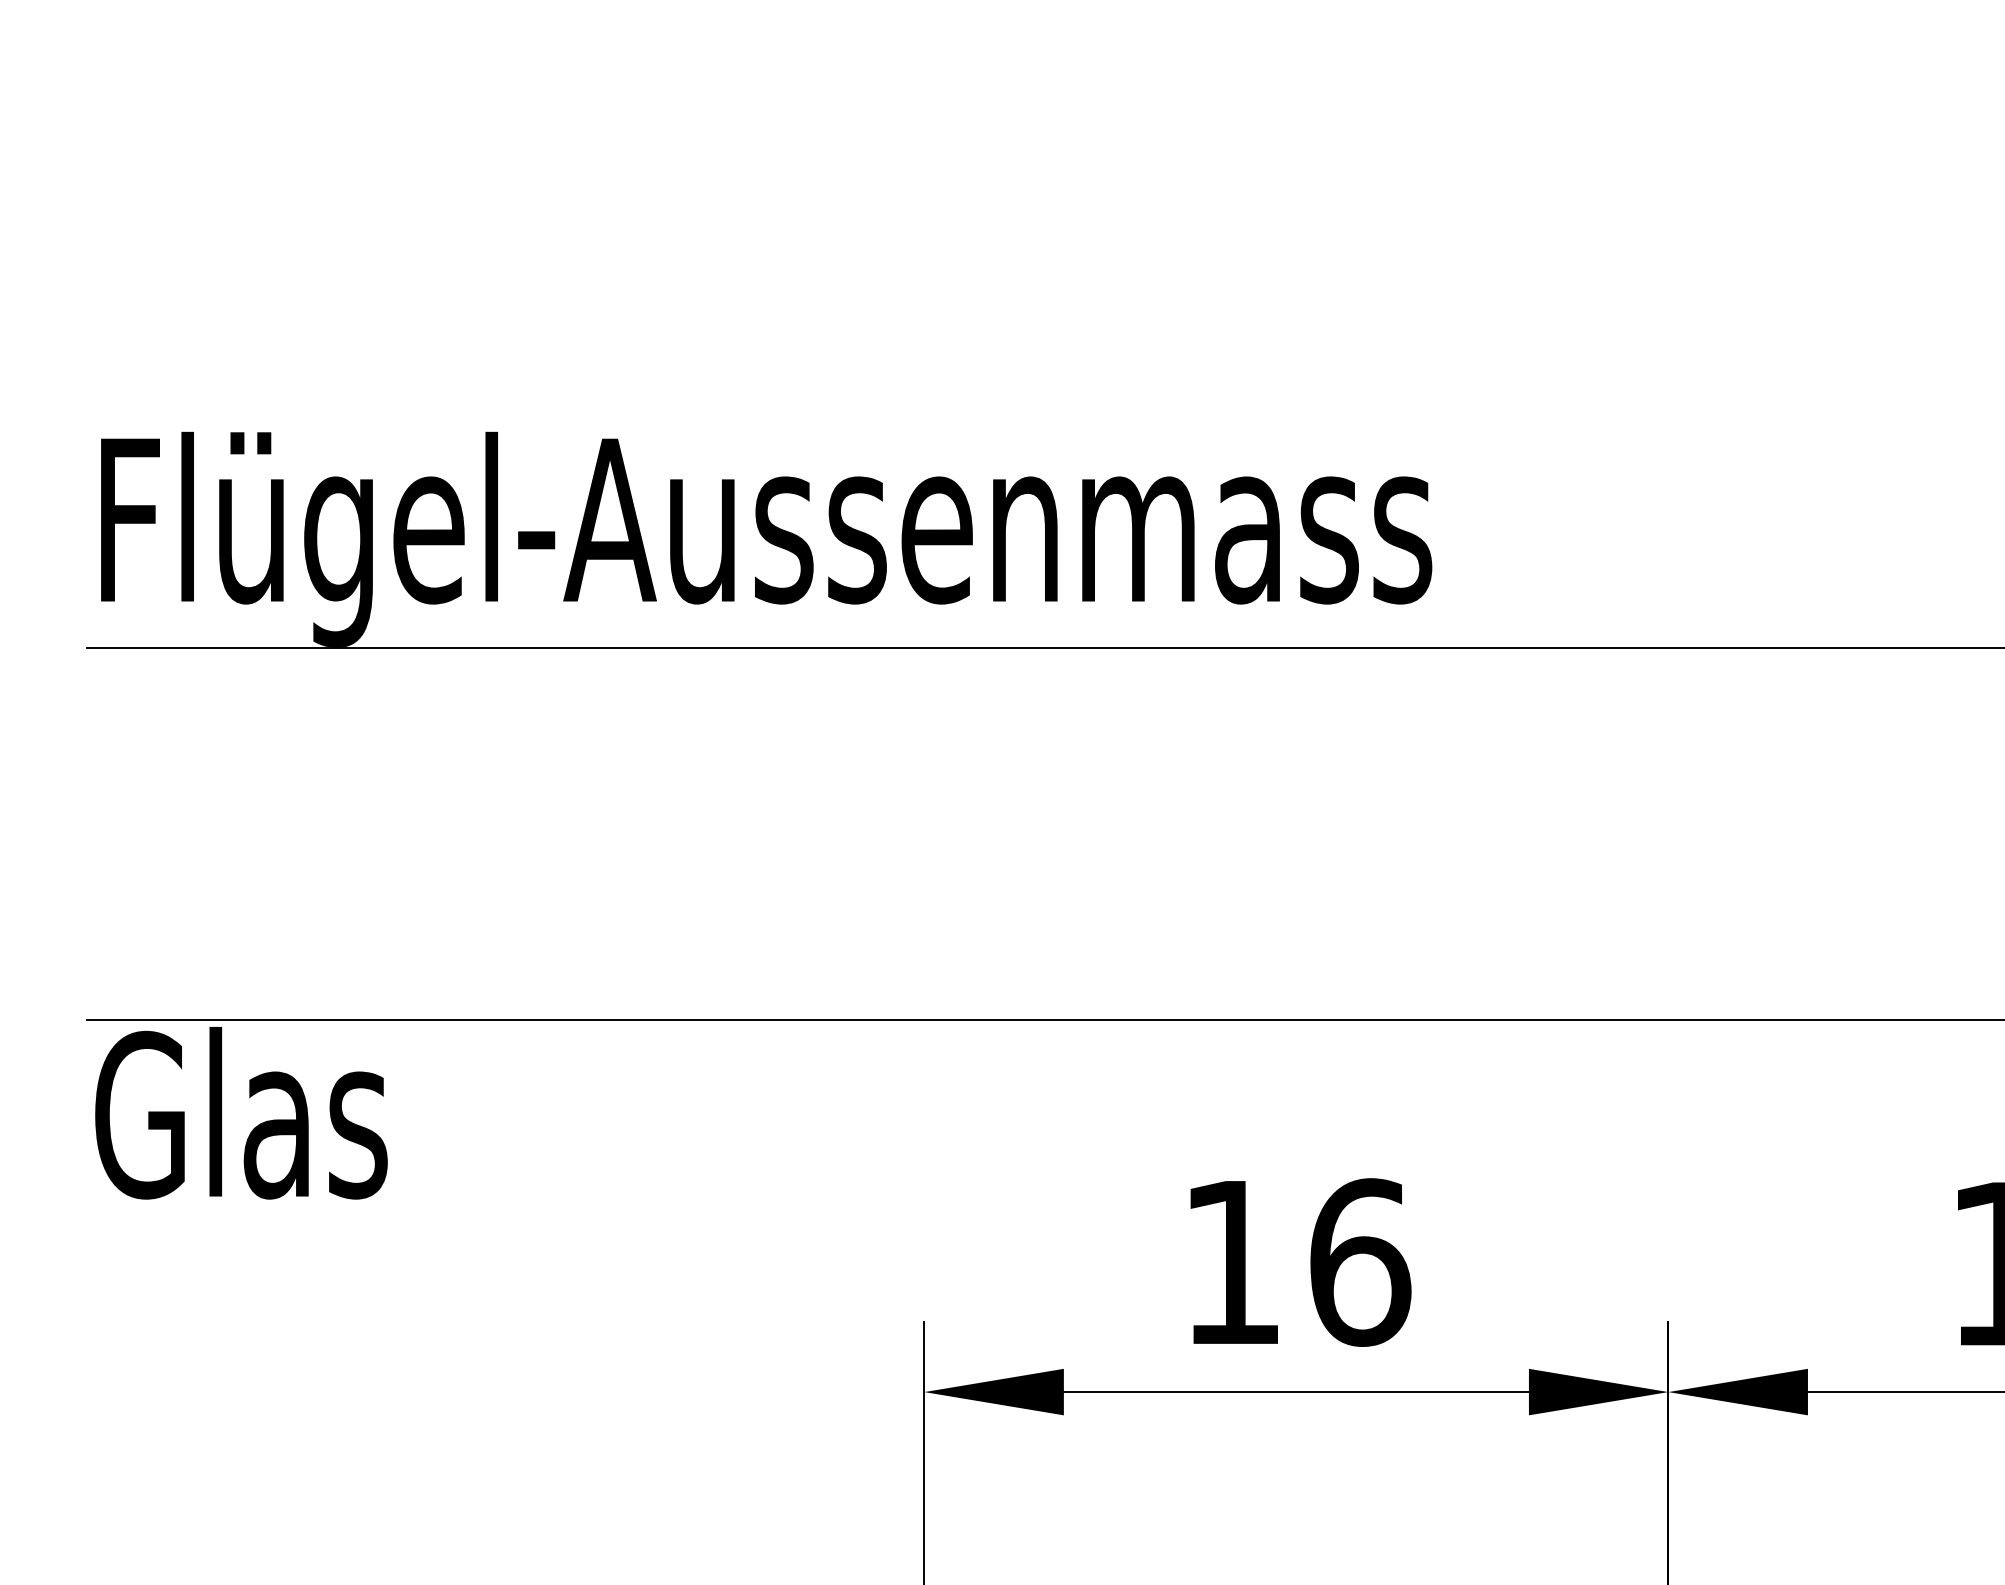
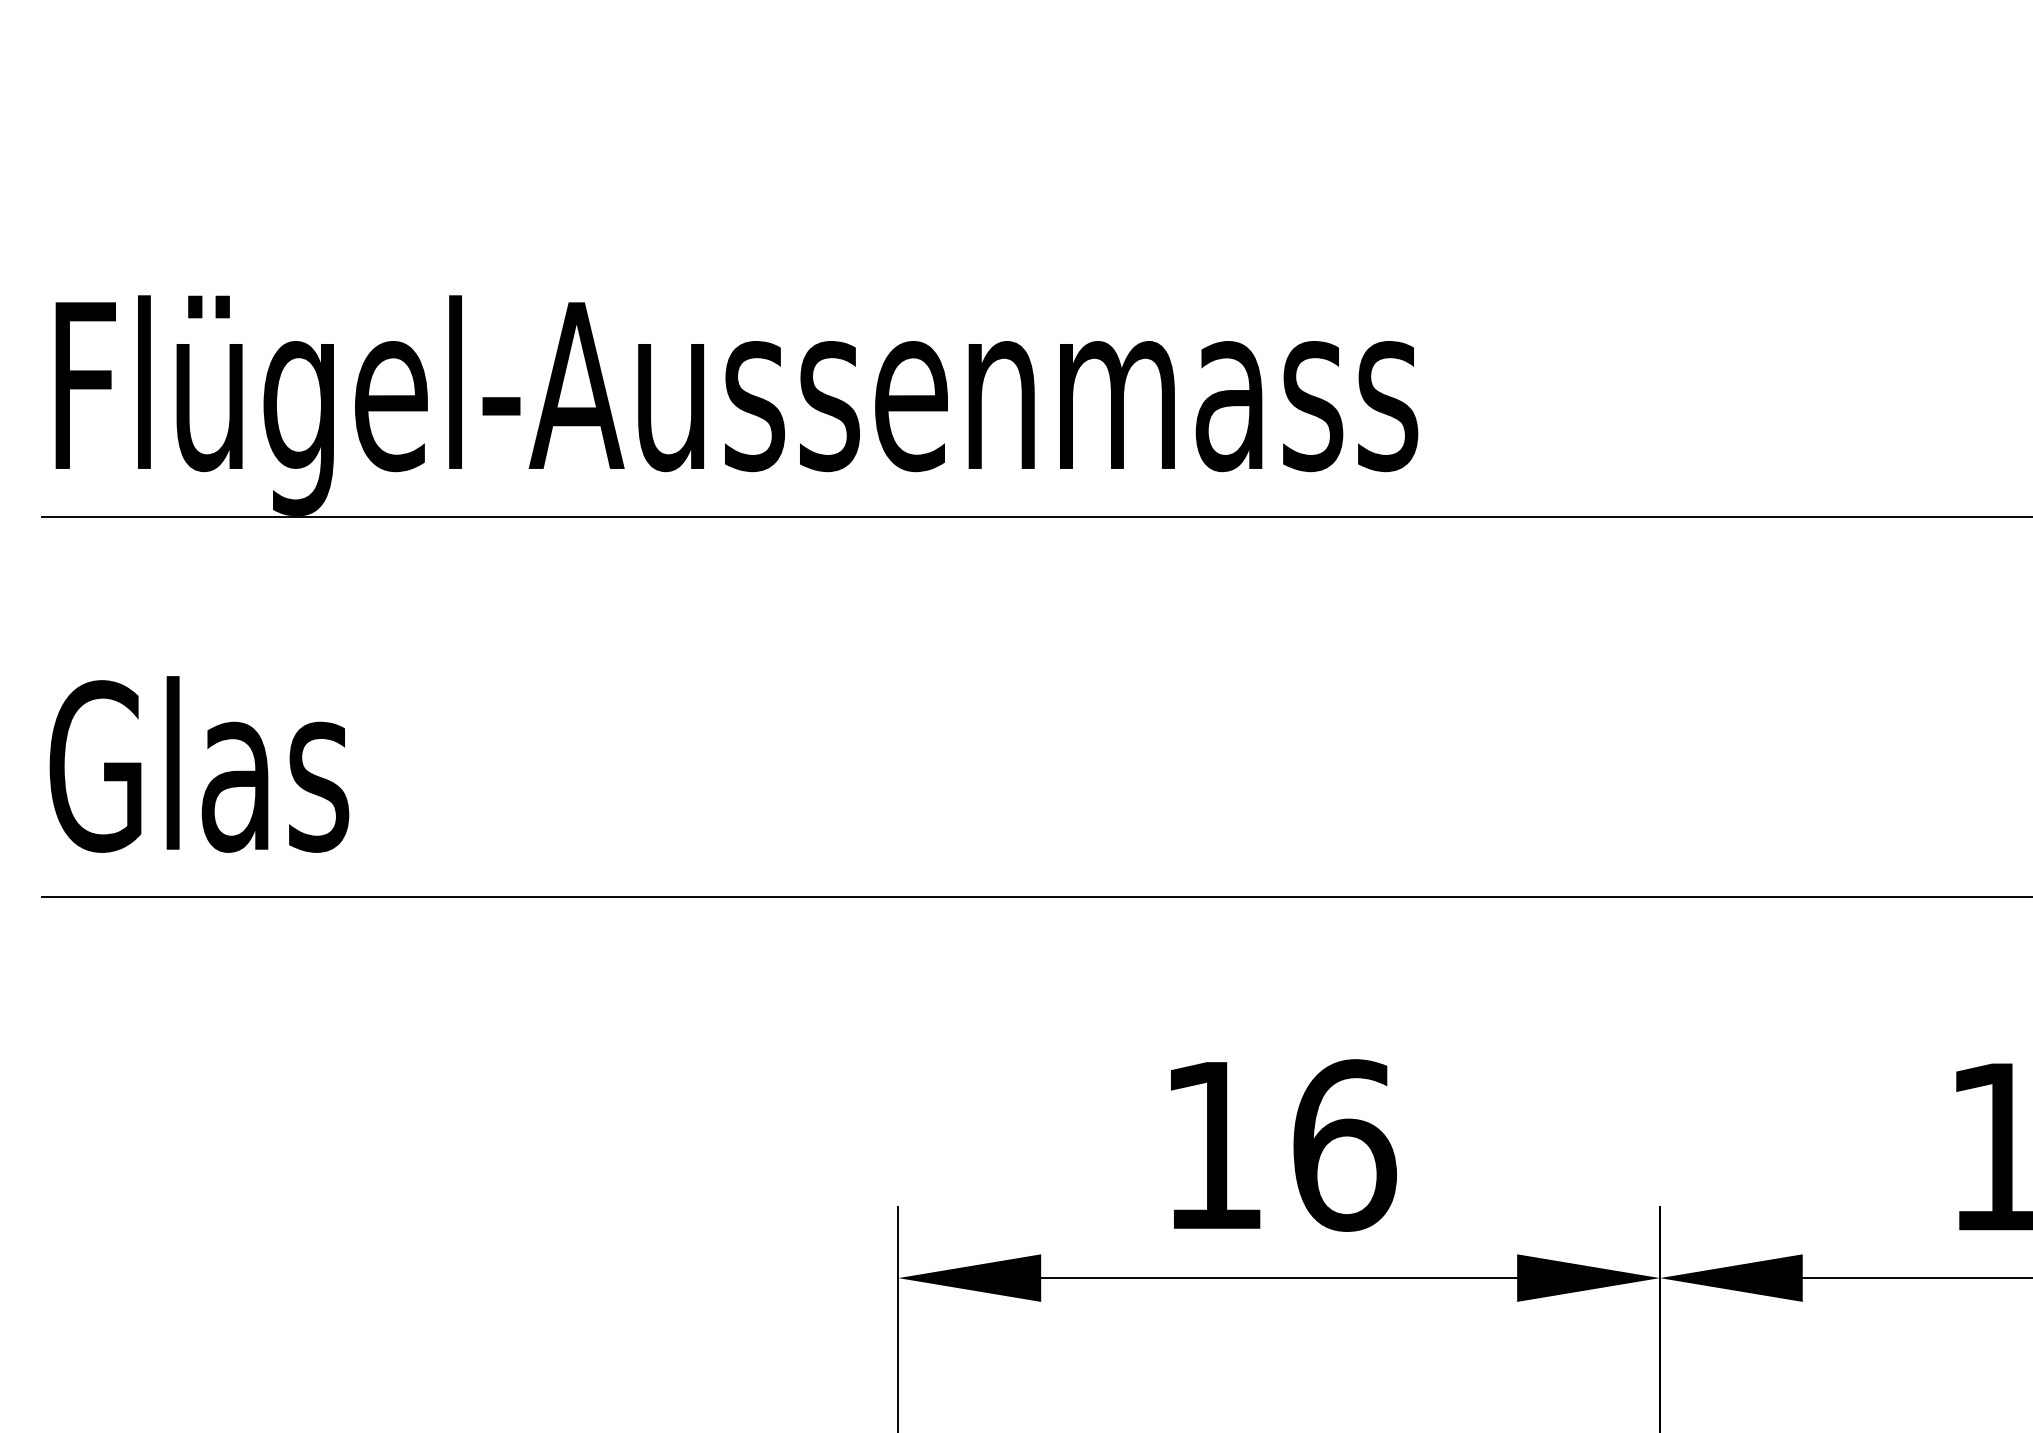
text: (241, 1113) -> (199, 764), moved

